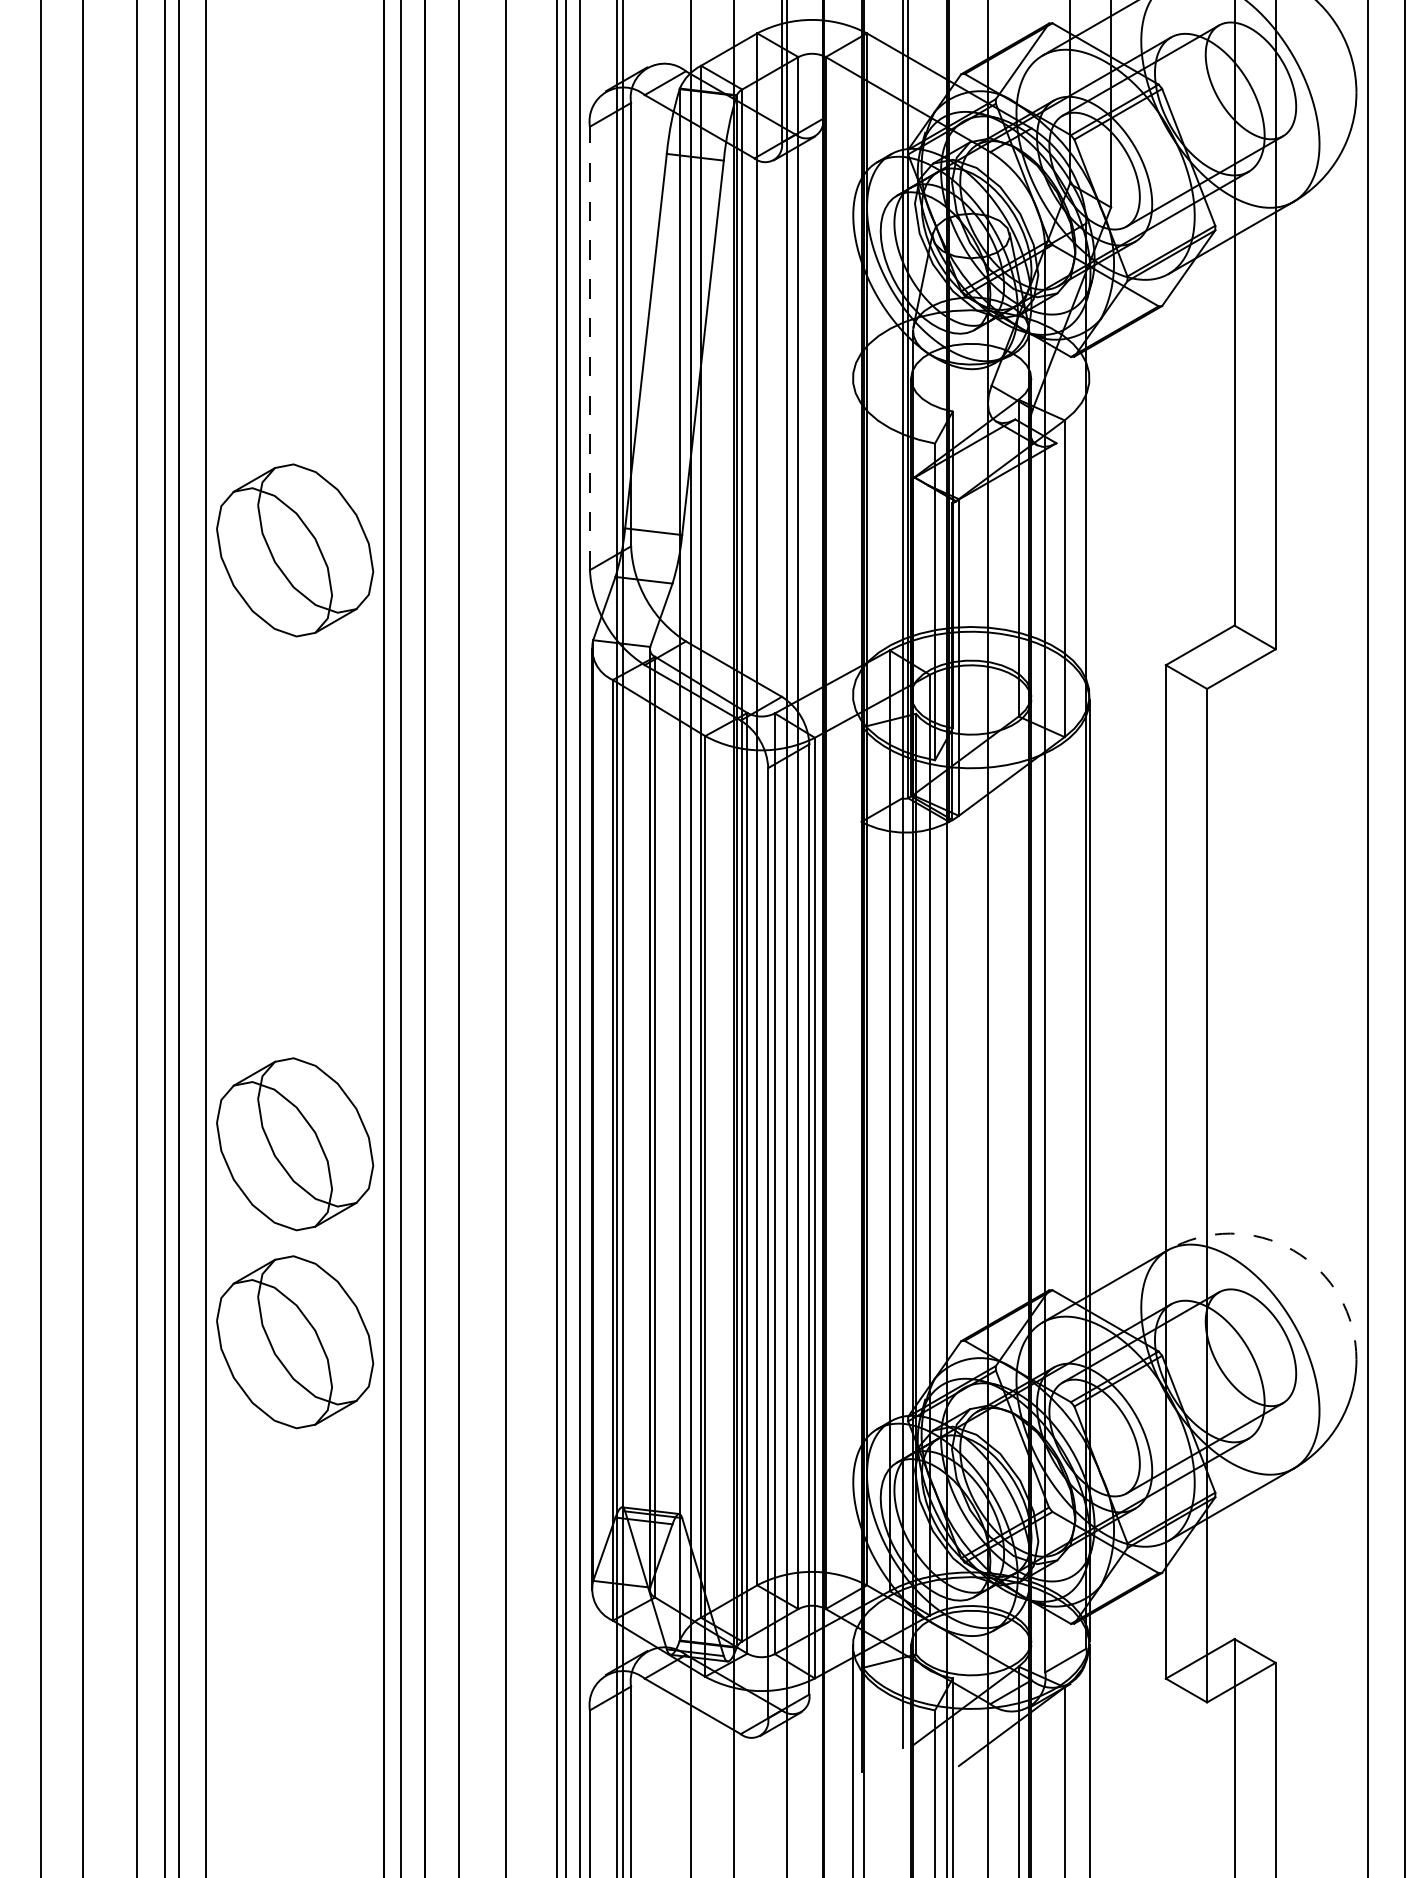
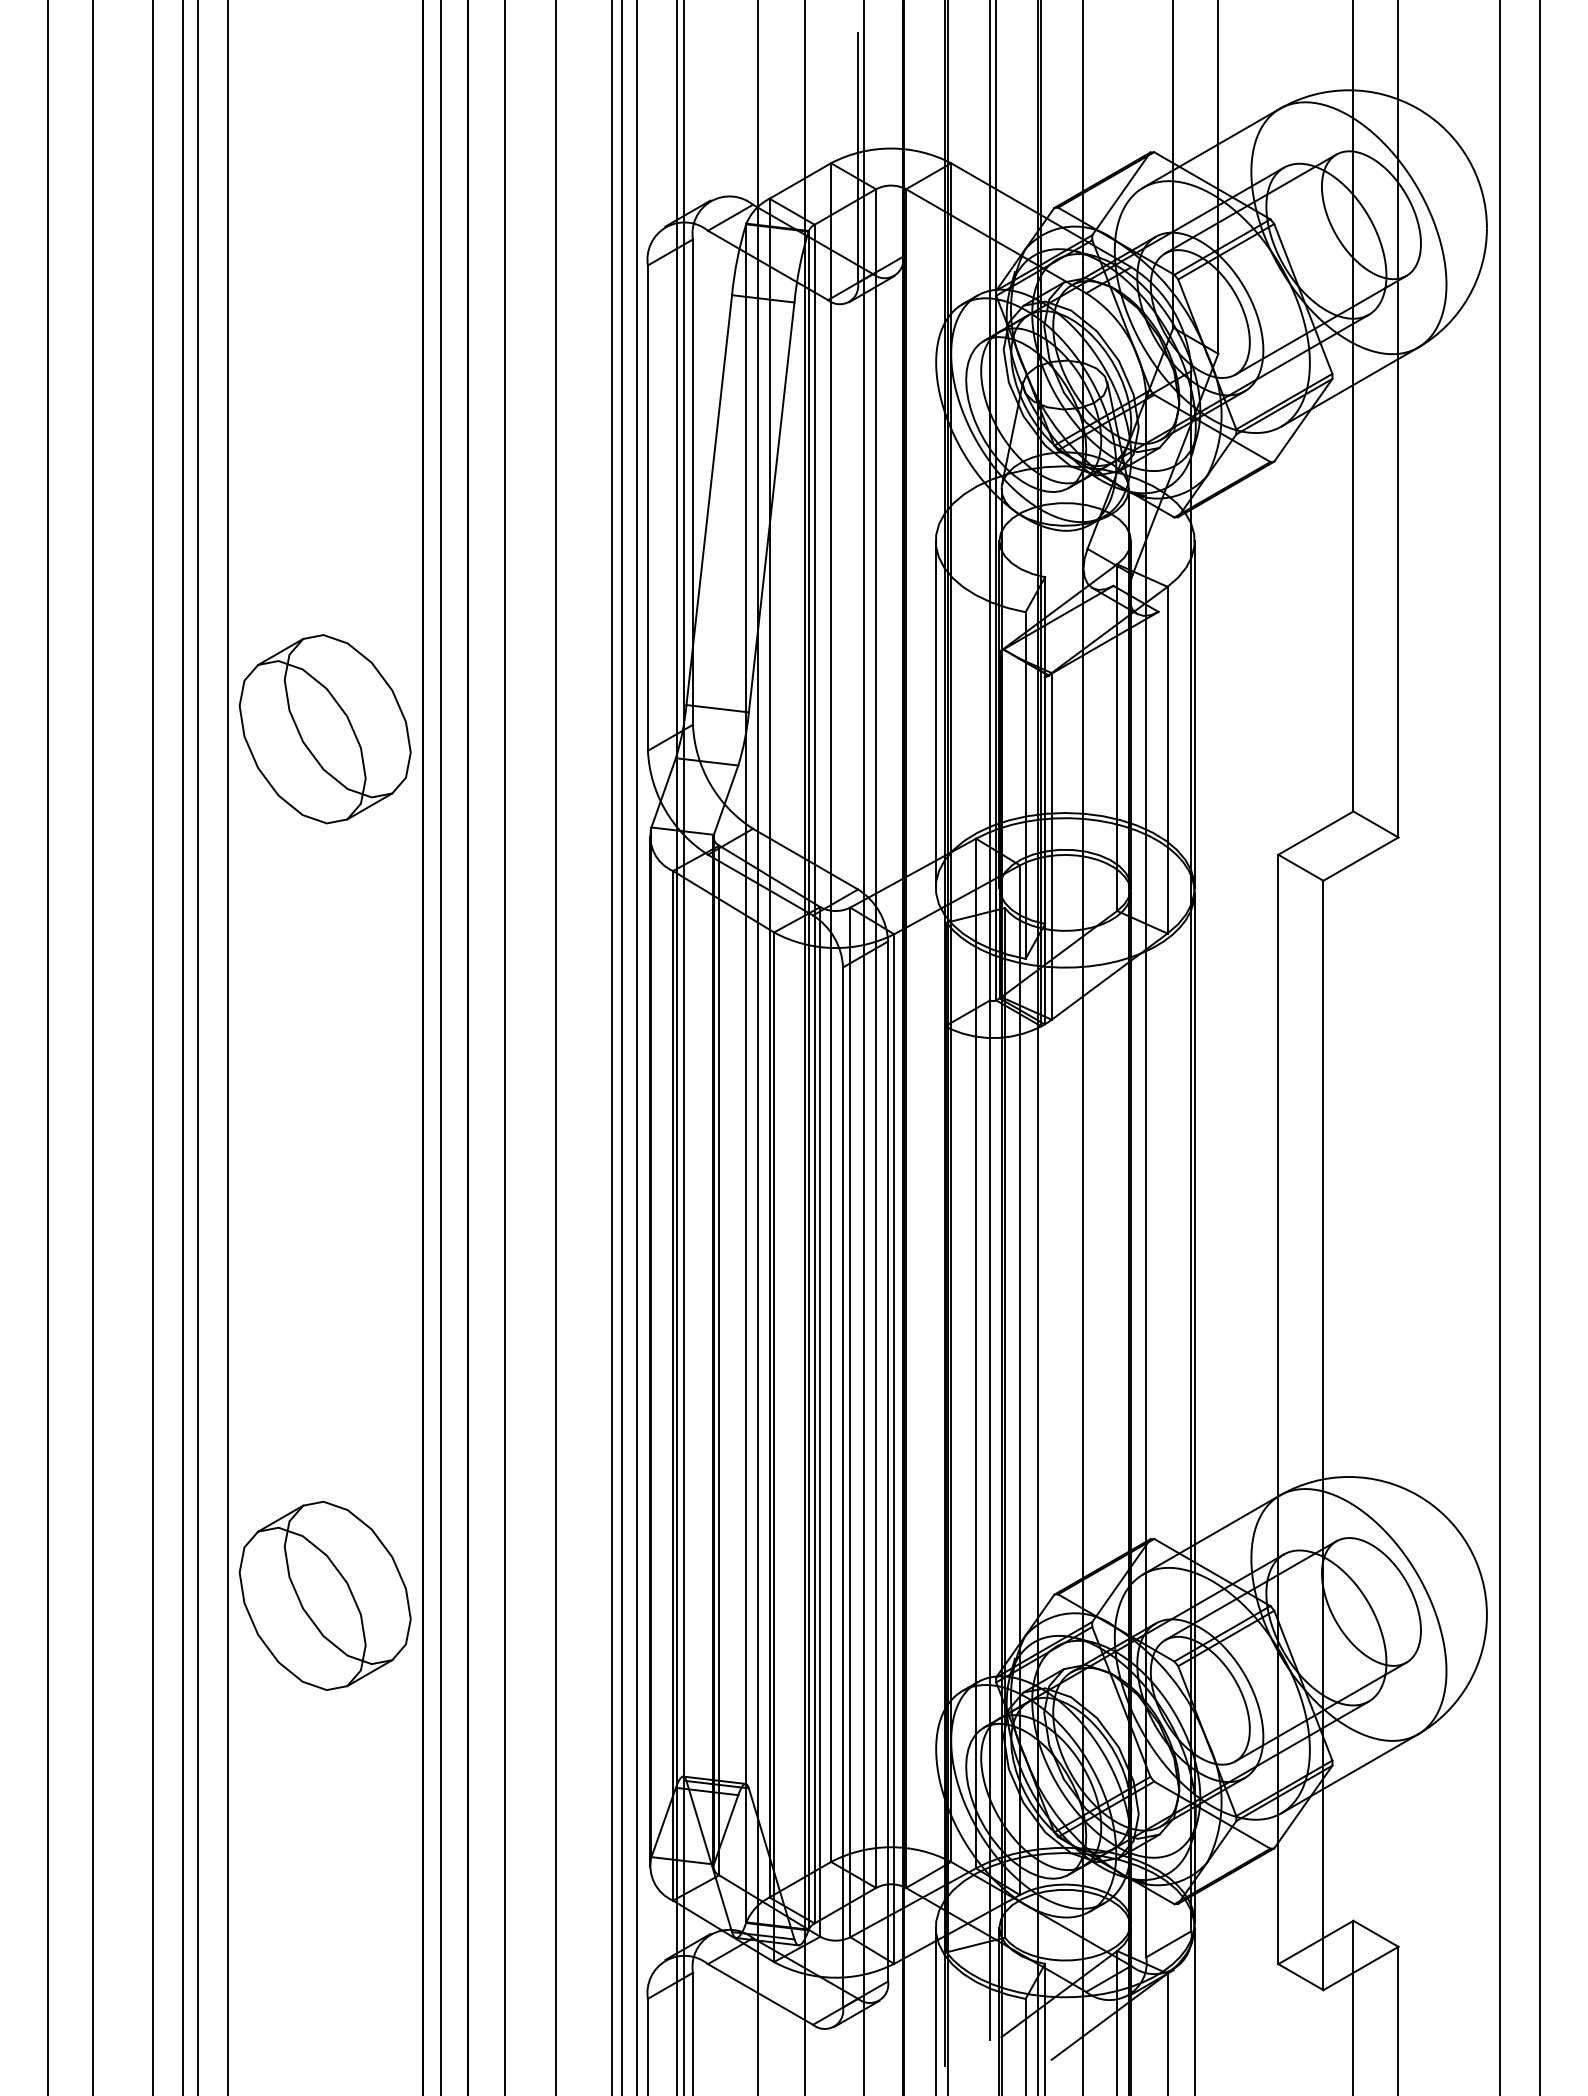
line: (589, 348) -> (647, 508), dashed -> solid
line: (852, 536) -> (935, 714), added
line: (1089, 536) -> (1194, 714), added
part: (294, 1144) -> (324, 1379), removed
arc: (1293, 1250) -> (1417, 1495), dashed -> solid

